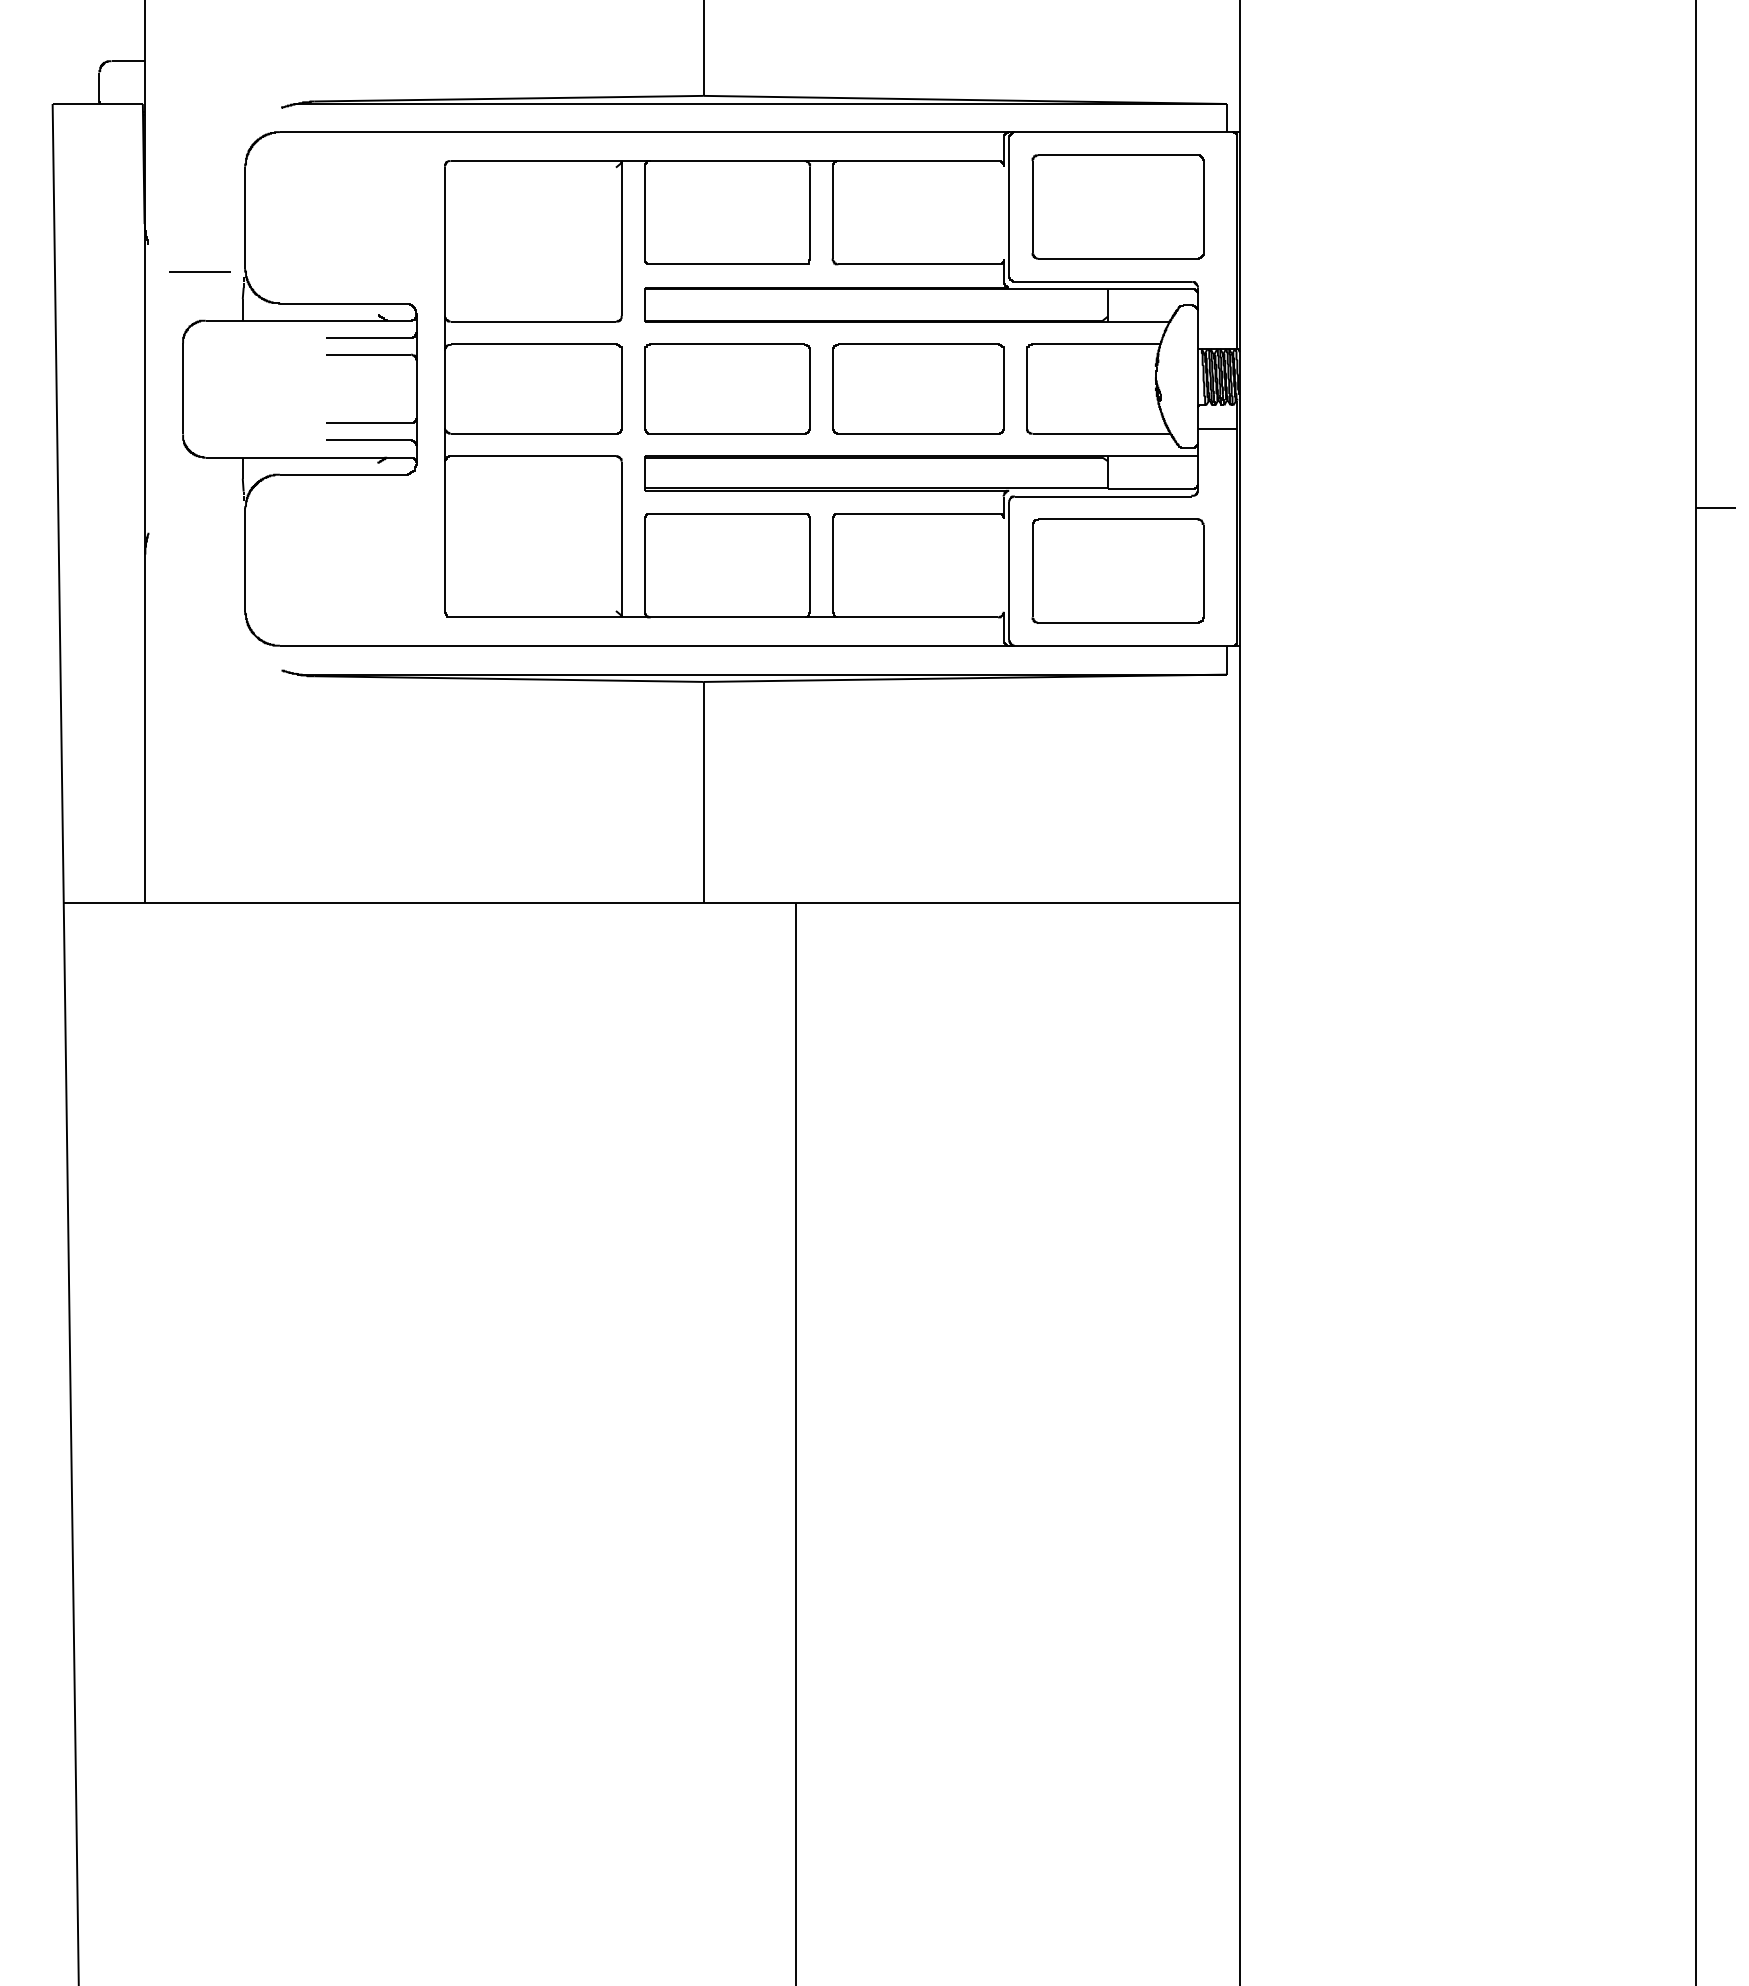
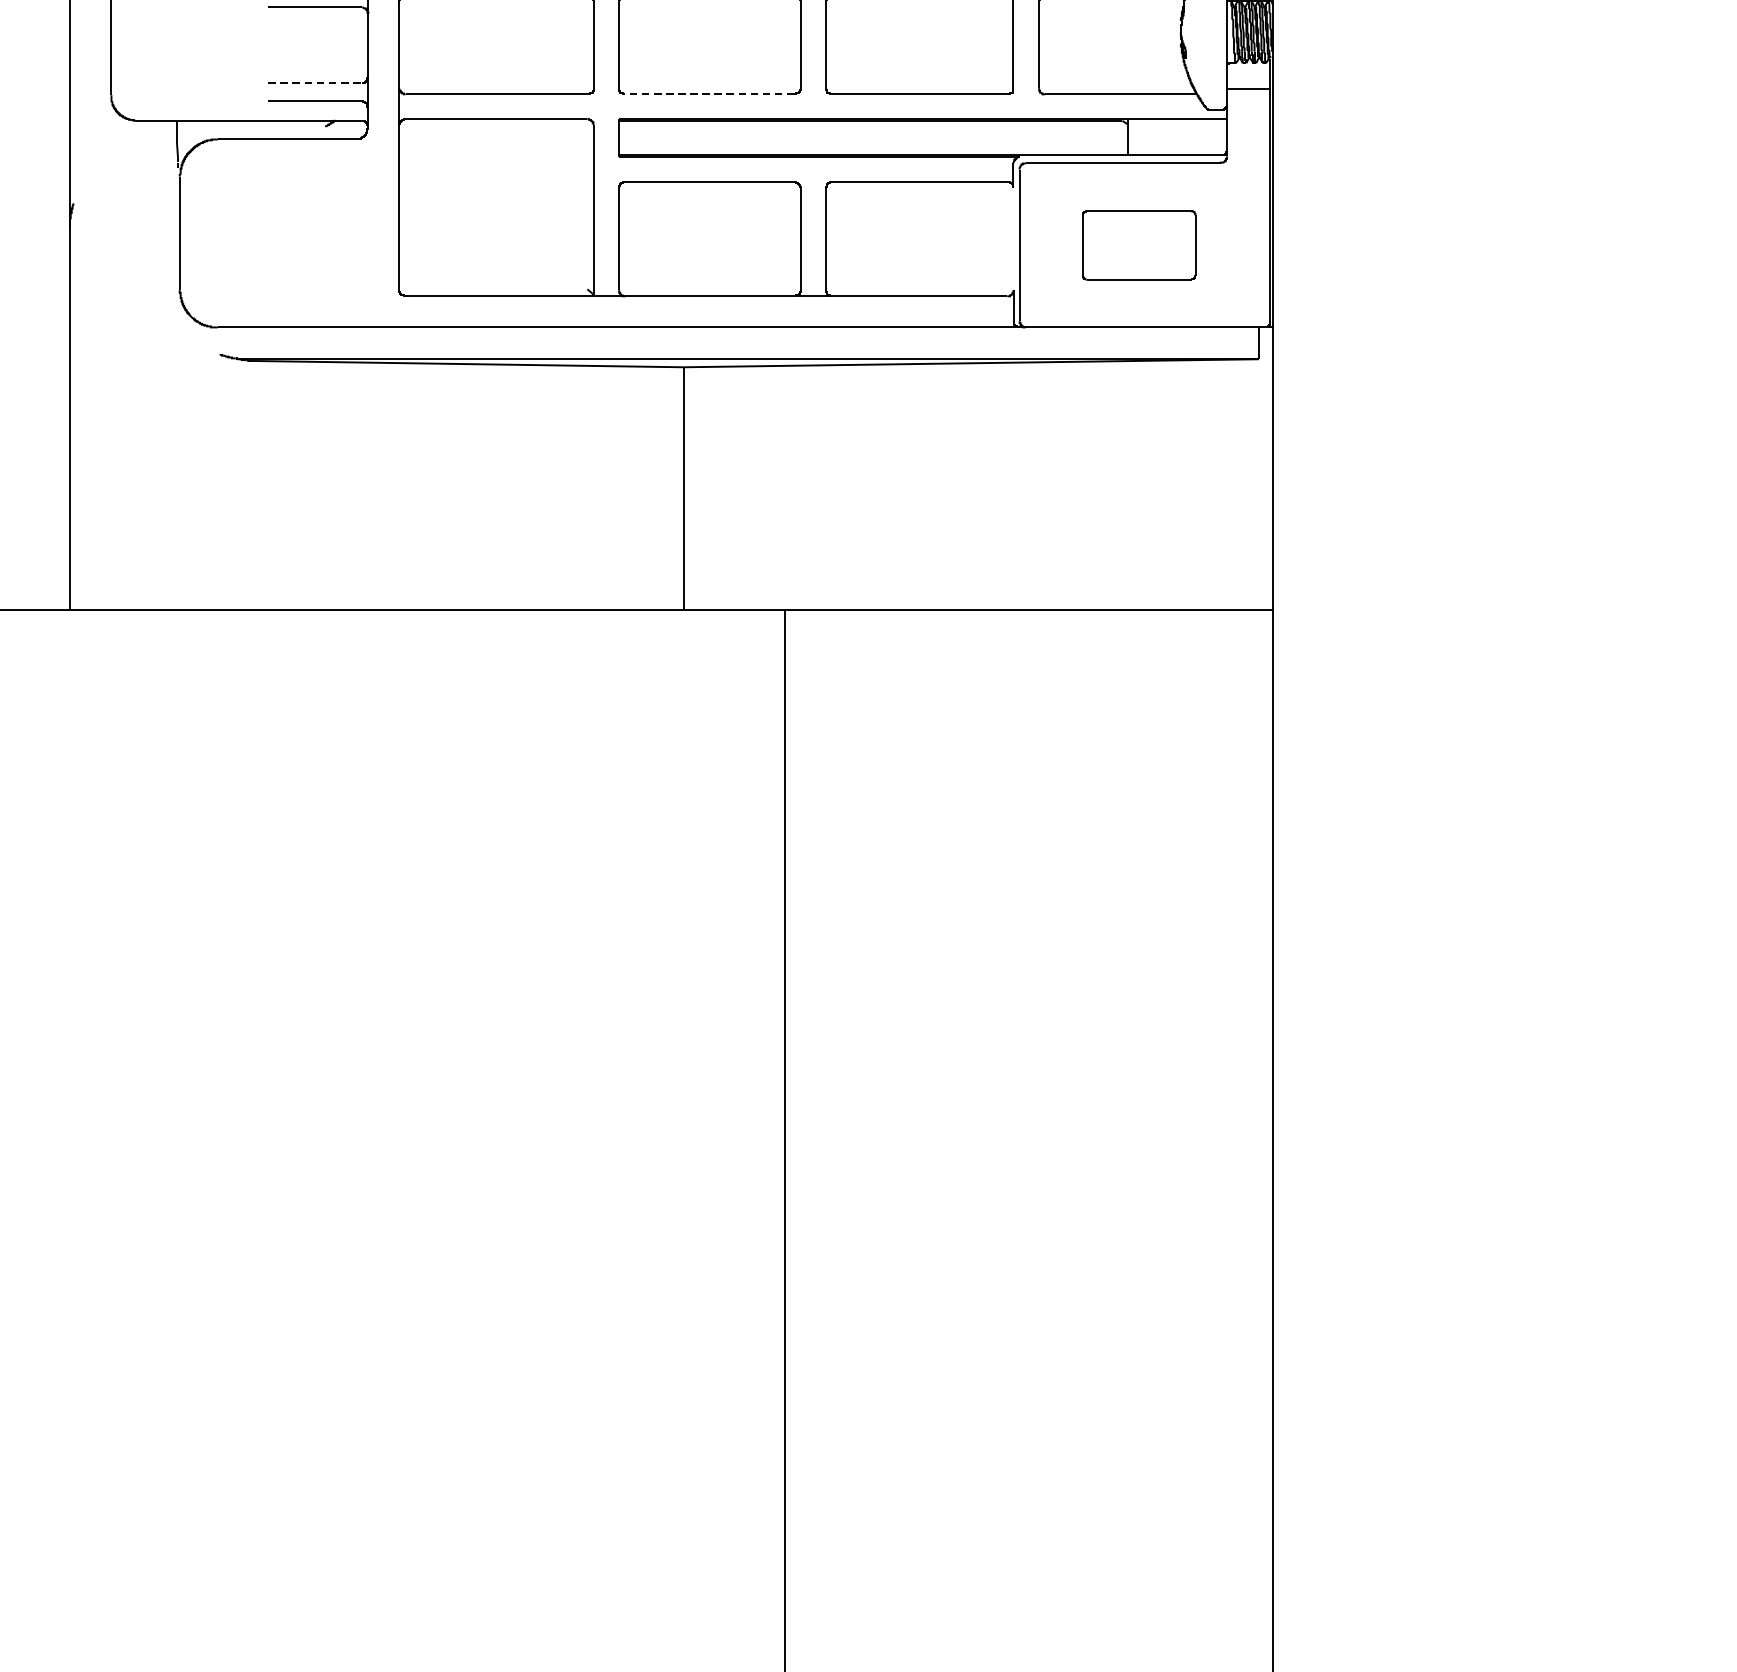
line: (368, 423) -> (315, 83), solid -> dashed
line: (727, 433) -> (709, 94), solid -> dashed
part: (1117, 570) -> (1138, 244), size x0.6

